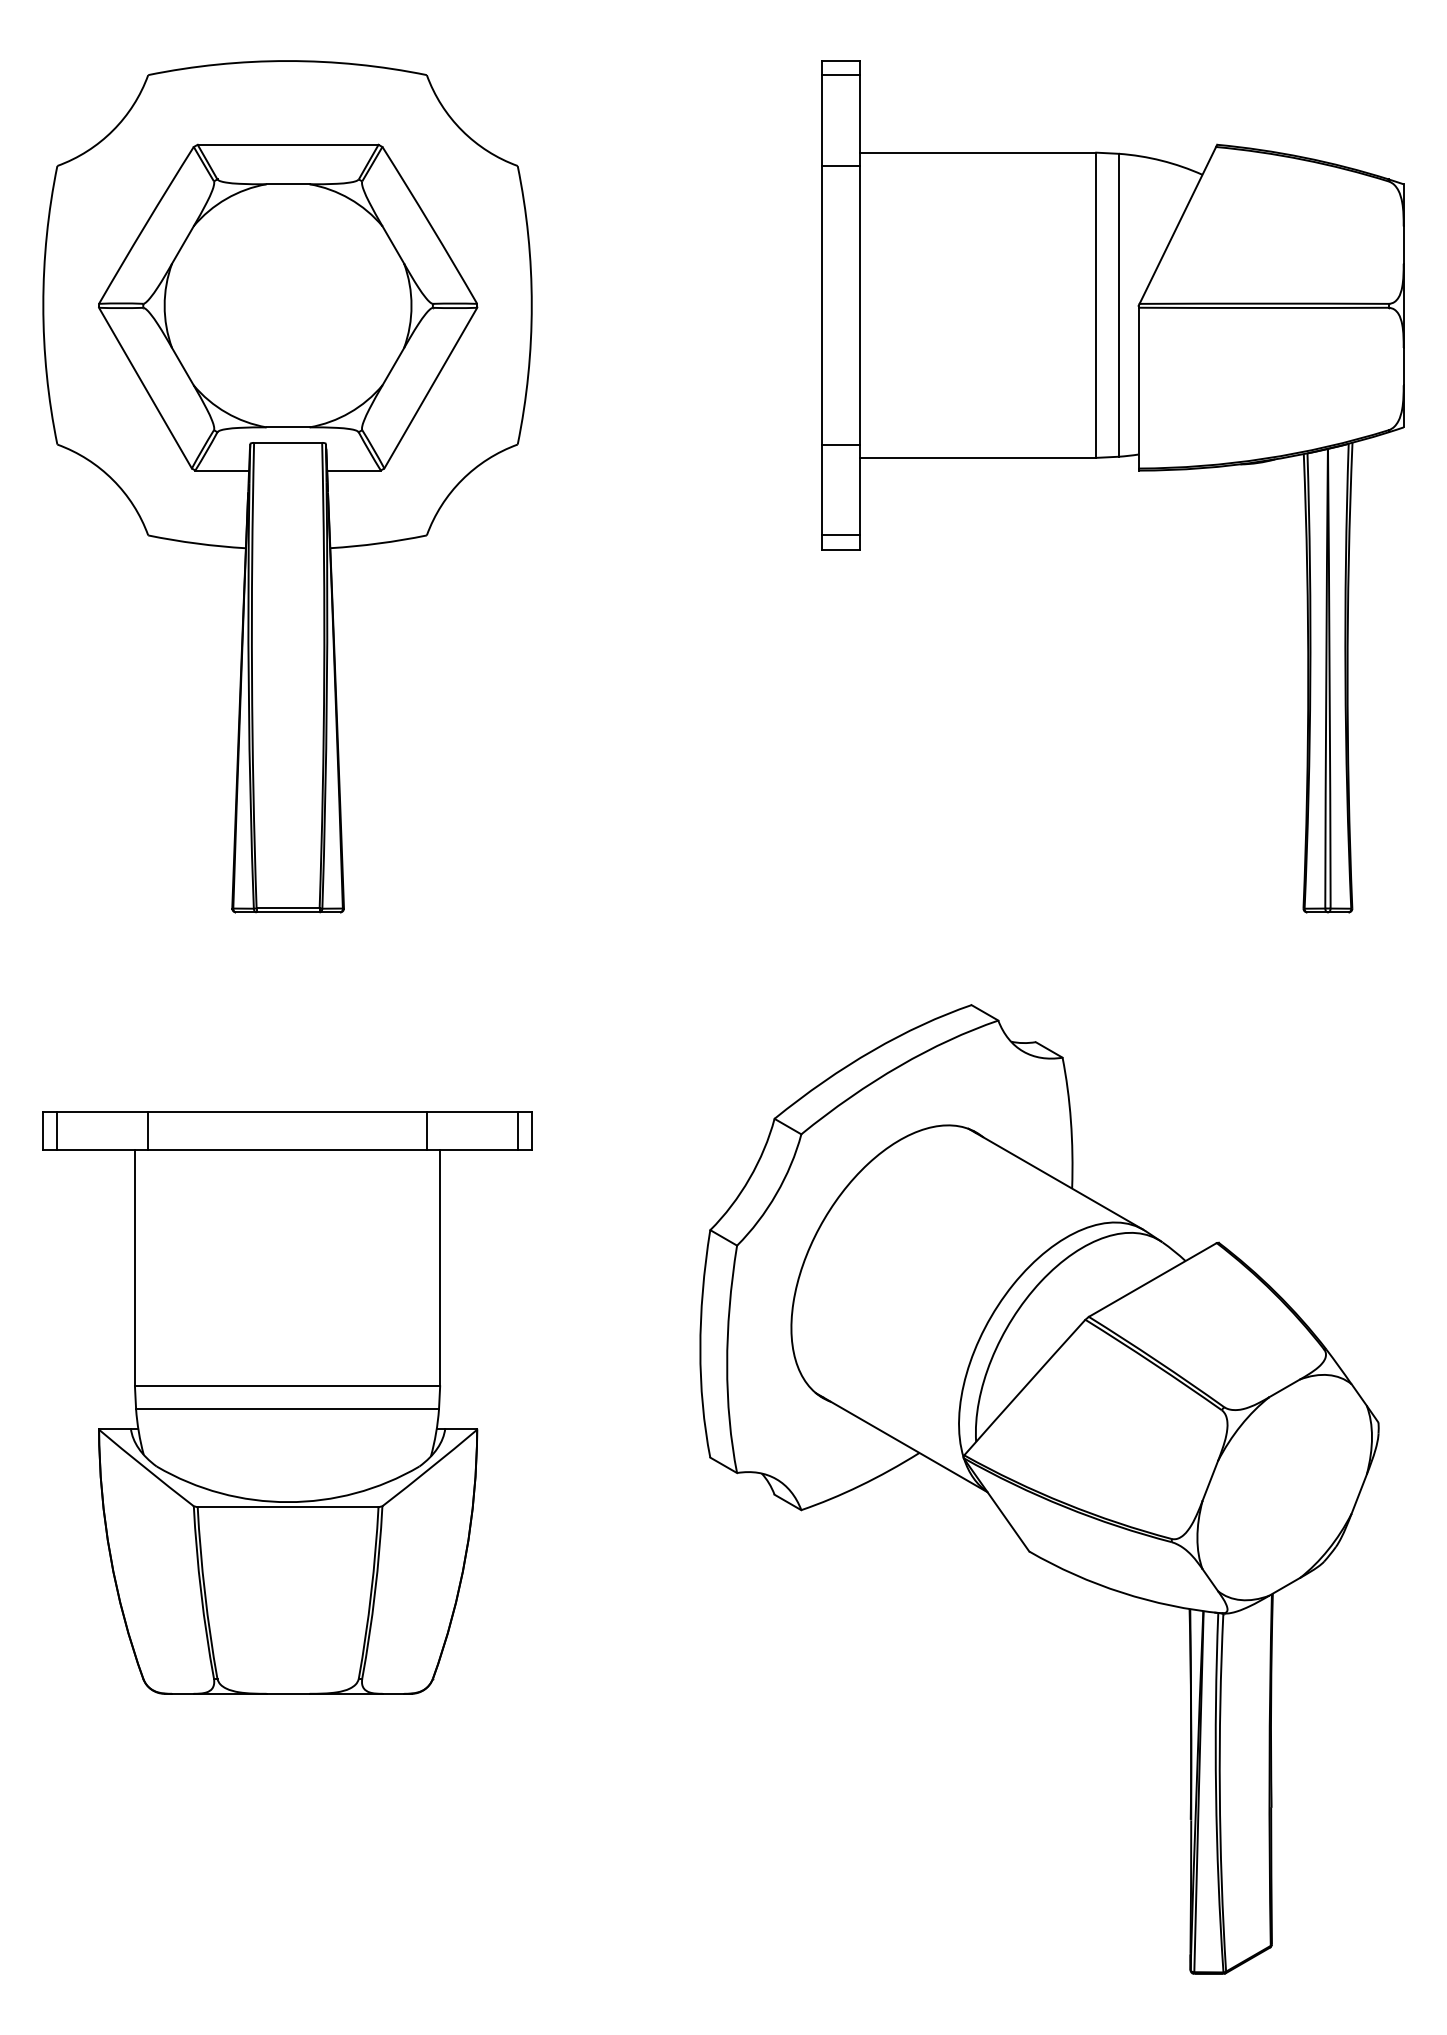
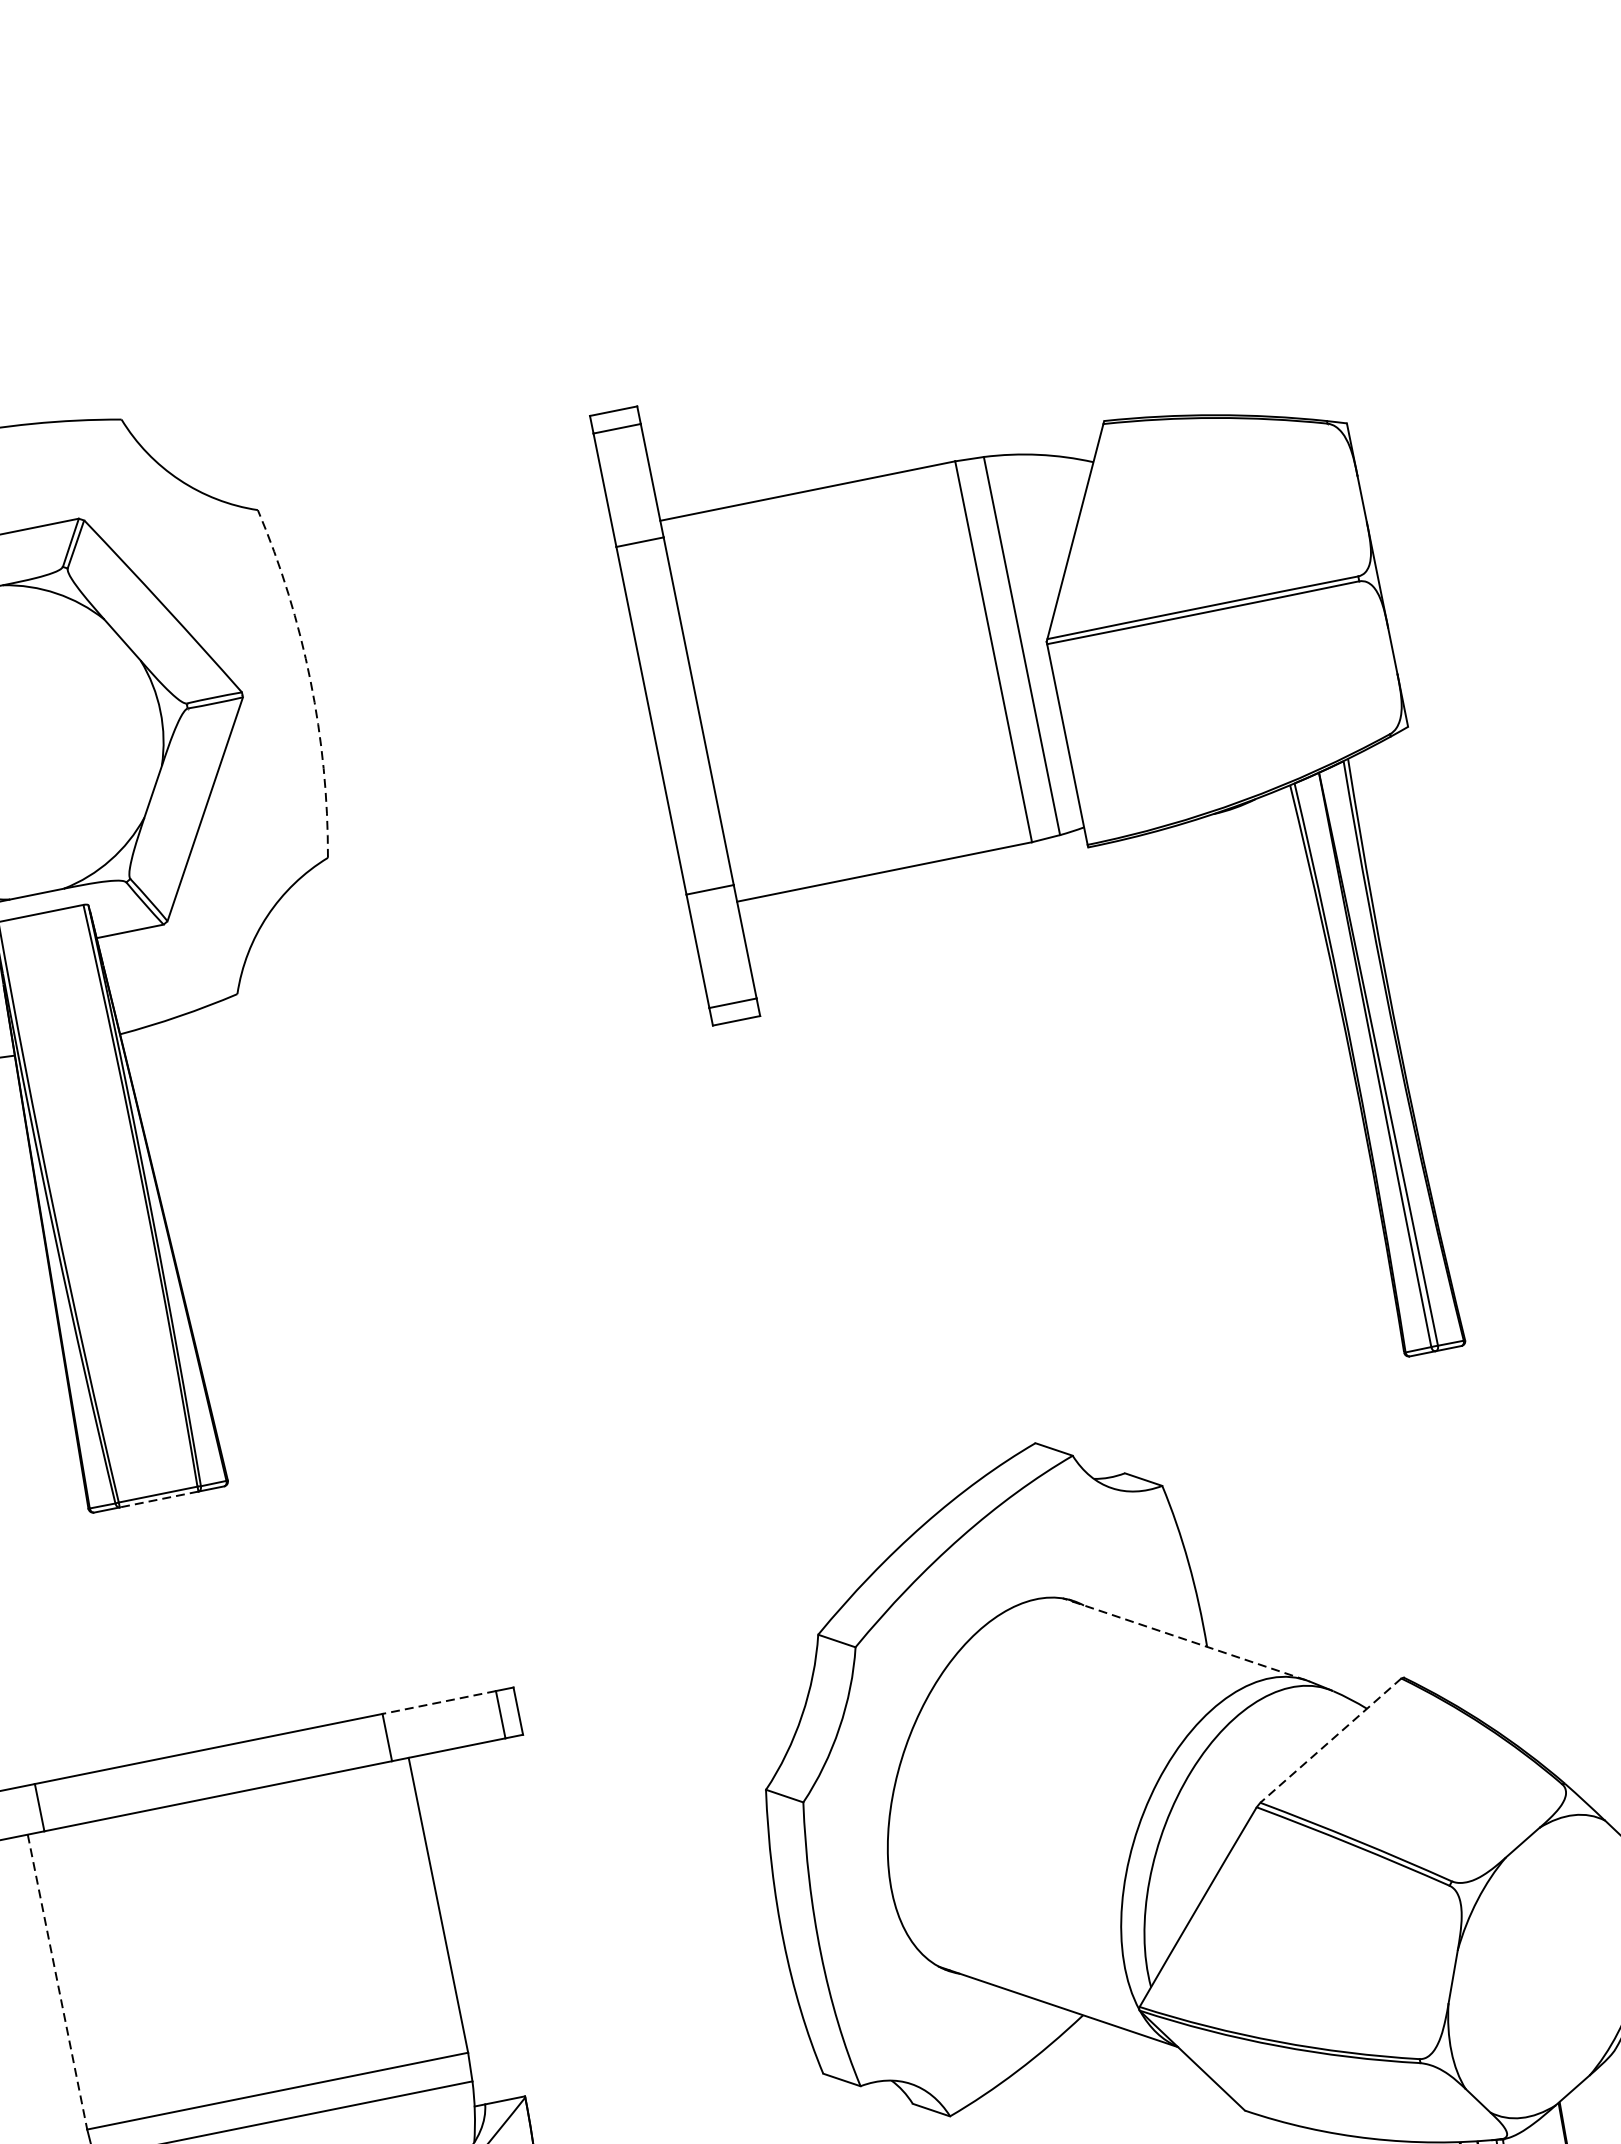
arc: (531, 305) -> (310, 680), solid -> dashed
part: (1110, 458) -> (1050, 839), moved
line: (288, 912) -> (159, 1499), solid -> dashed
line: (471, 1112) -> (438, 1703), solid -> dashed
line: (1055, 1179) -> (1184, 1639), solid -> dashed
line: (134, 1268) -> (57, 1982), solid -> dashed
line: (1152, 1279) -> (1330, 1740), solid -> dashed

